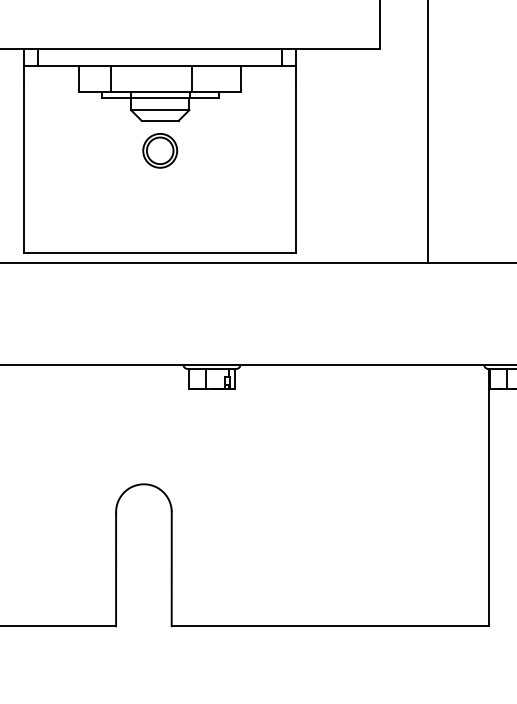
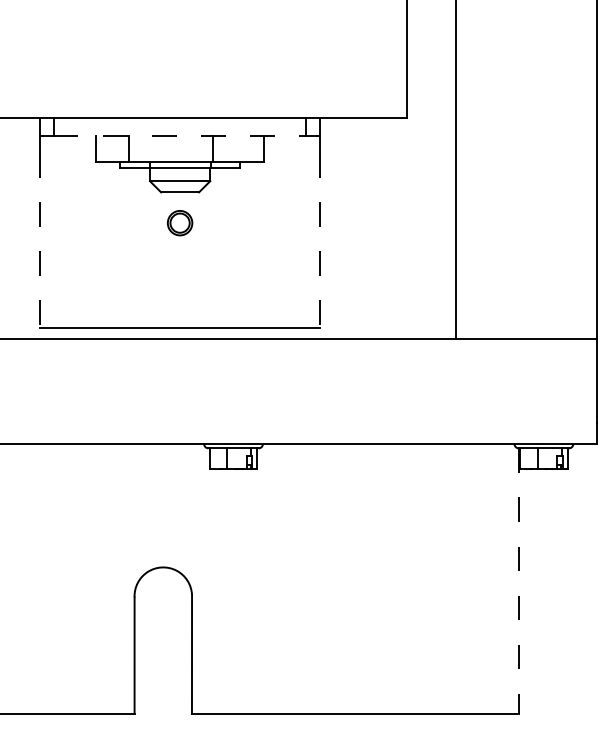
line: (160, 65) -> (180, 135), solid -> dashed
part: (159, 150) -> (179, 222), size x0.7
line: (23, 167) -> (39, 240), solid -> dashed
line: (296, 167) -> (320, 240), solid -> dashed
line: (489, 497) -> (519, 581), solid -> dashed

